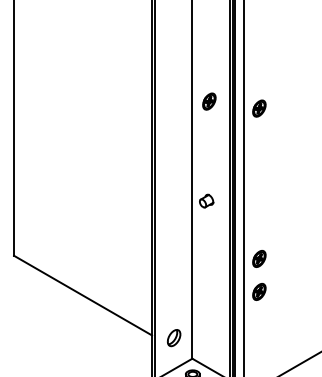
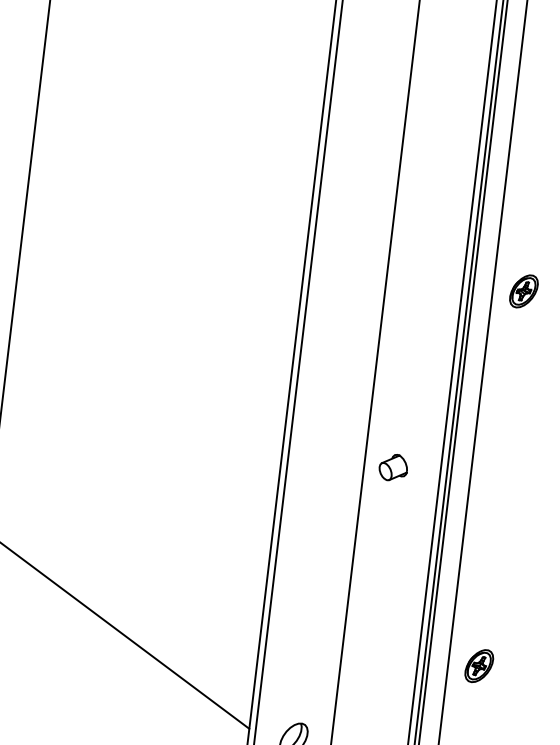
part: (209, 101) -> (423, 264), removed
part: (259, 258) -> (487, 597), removed

